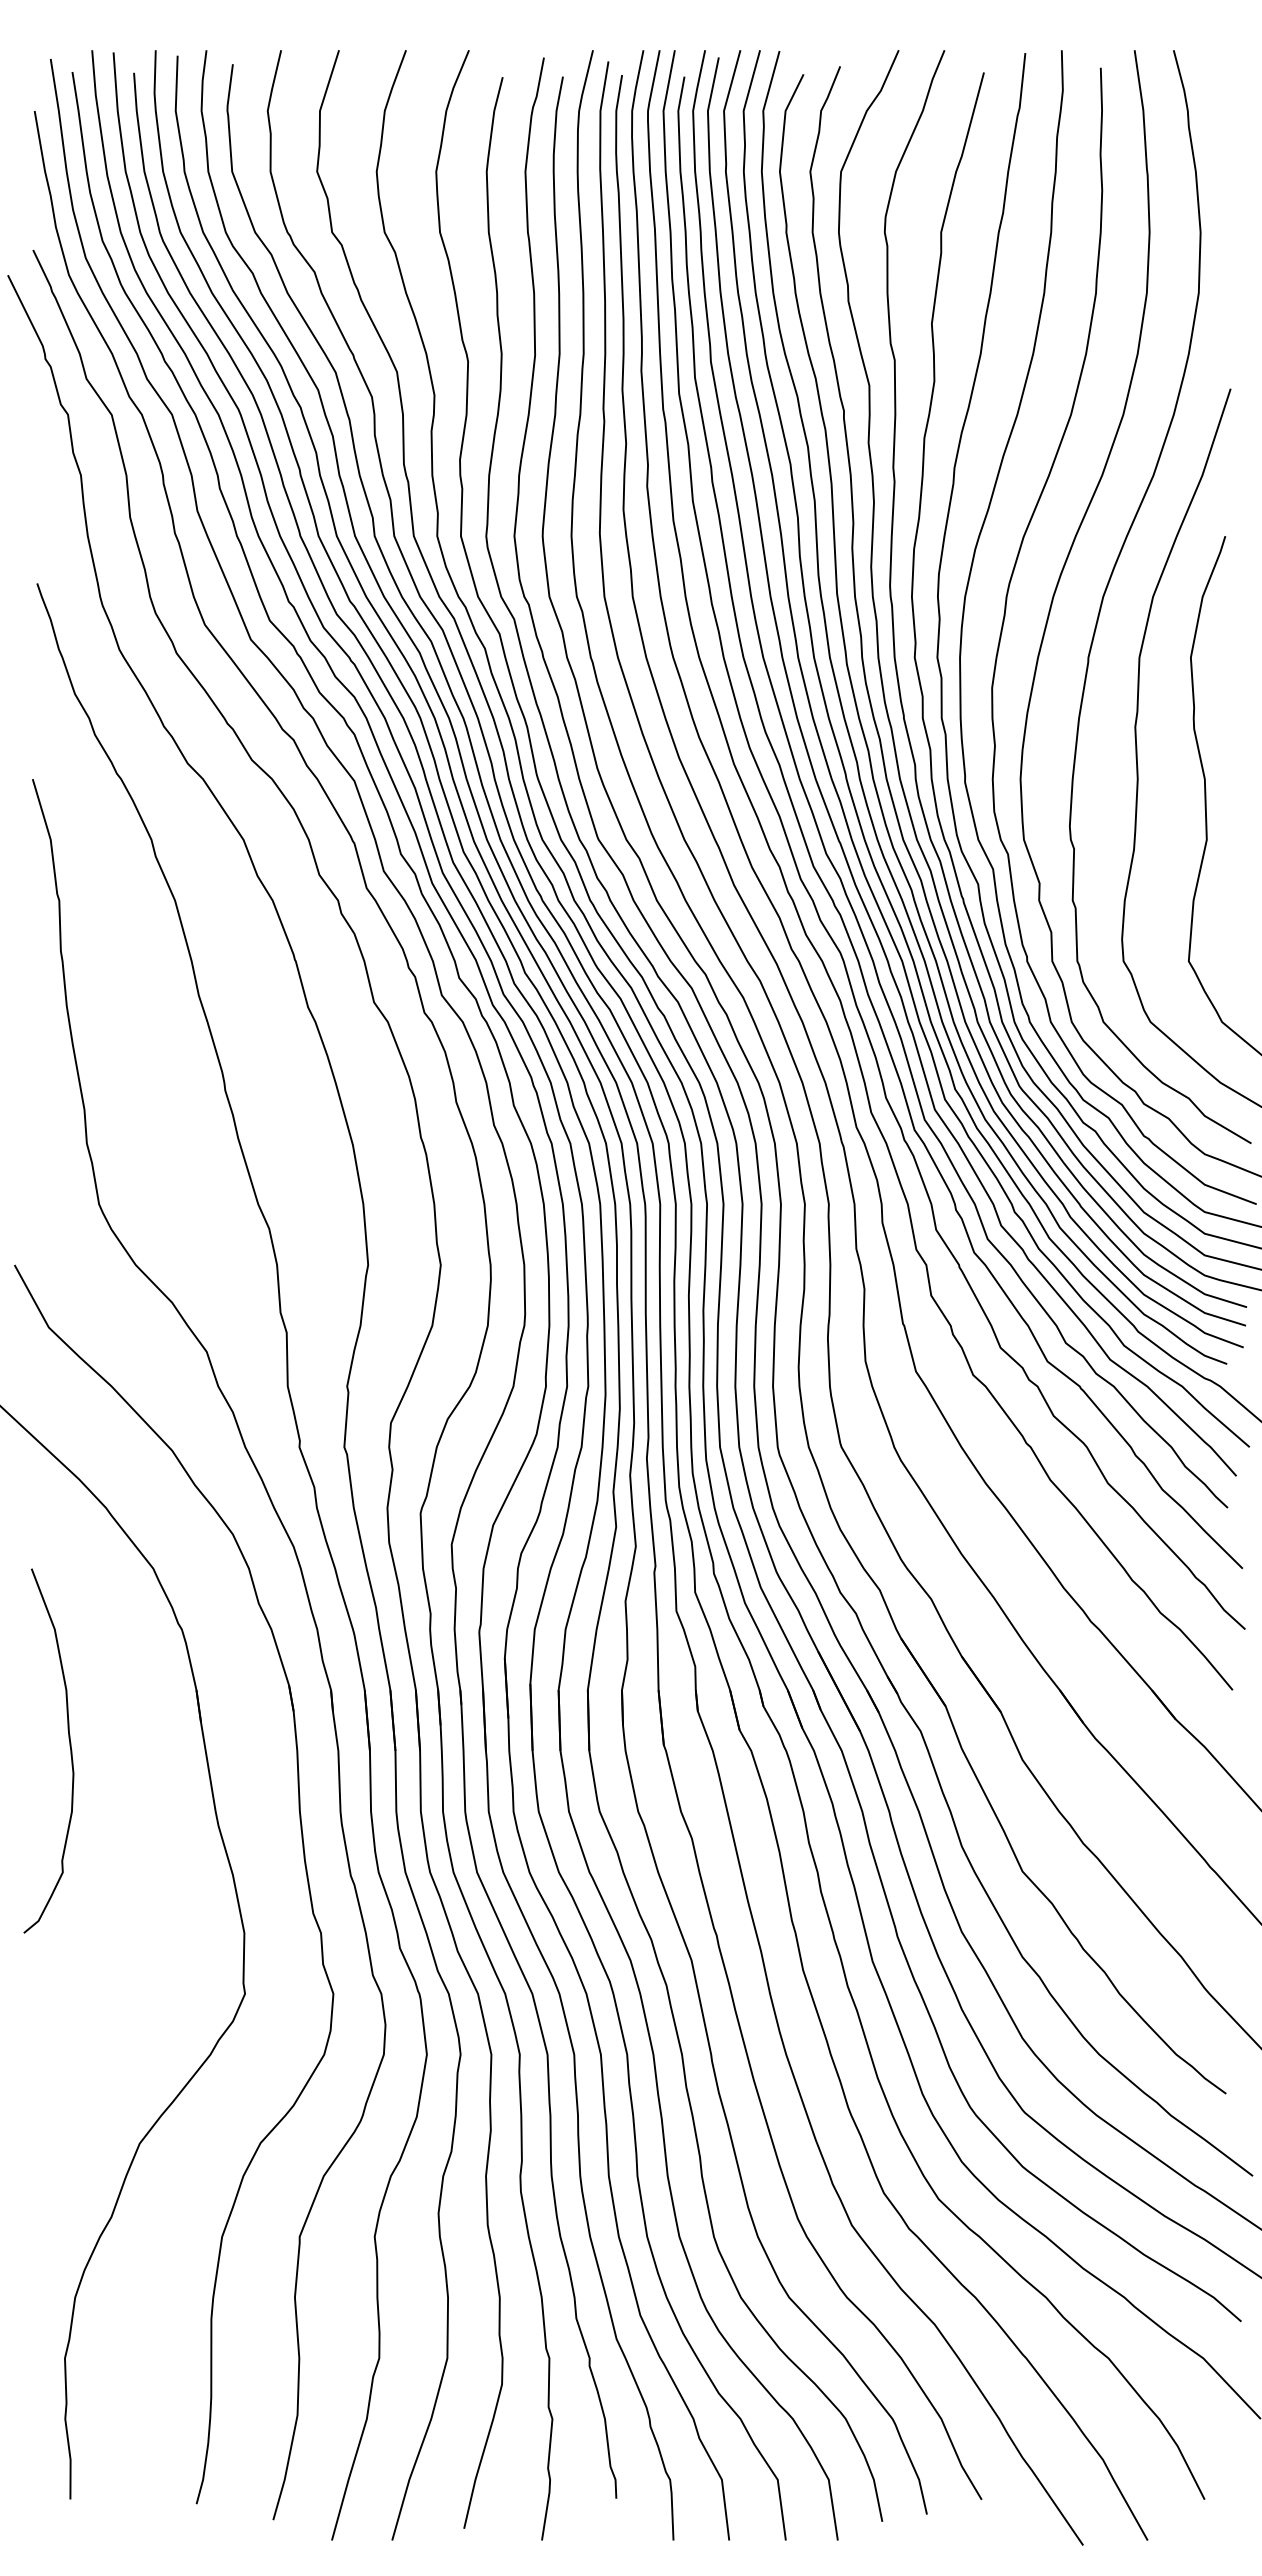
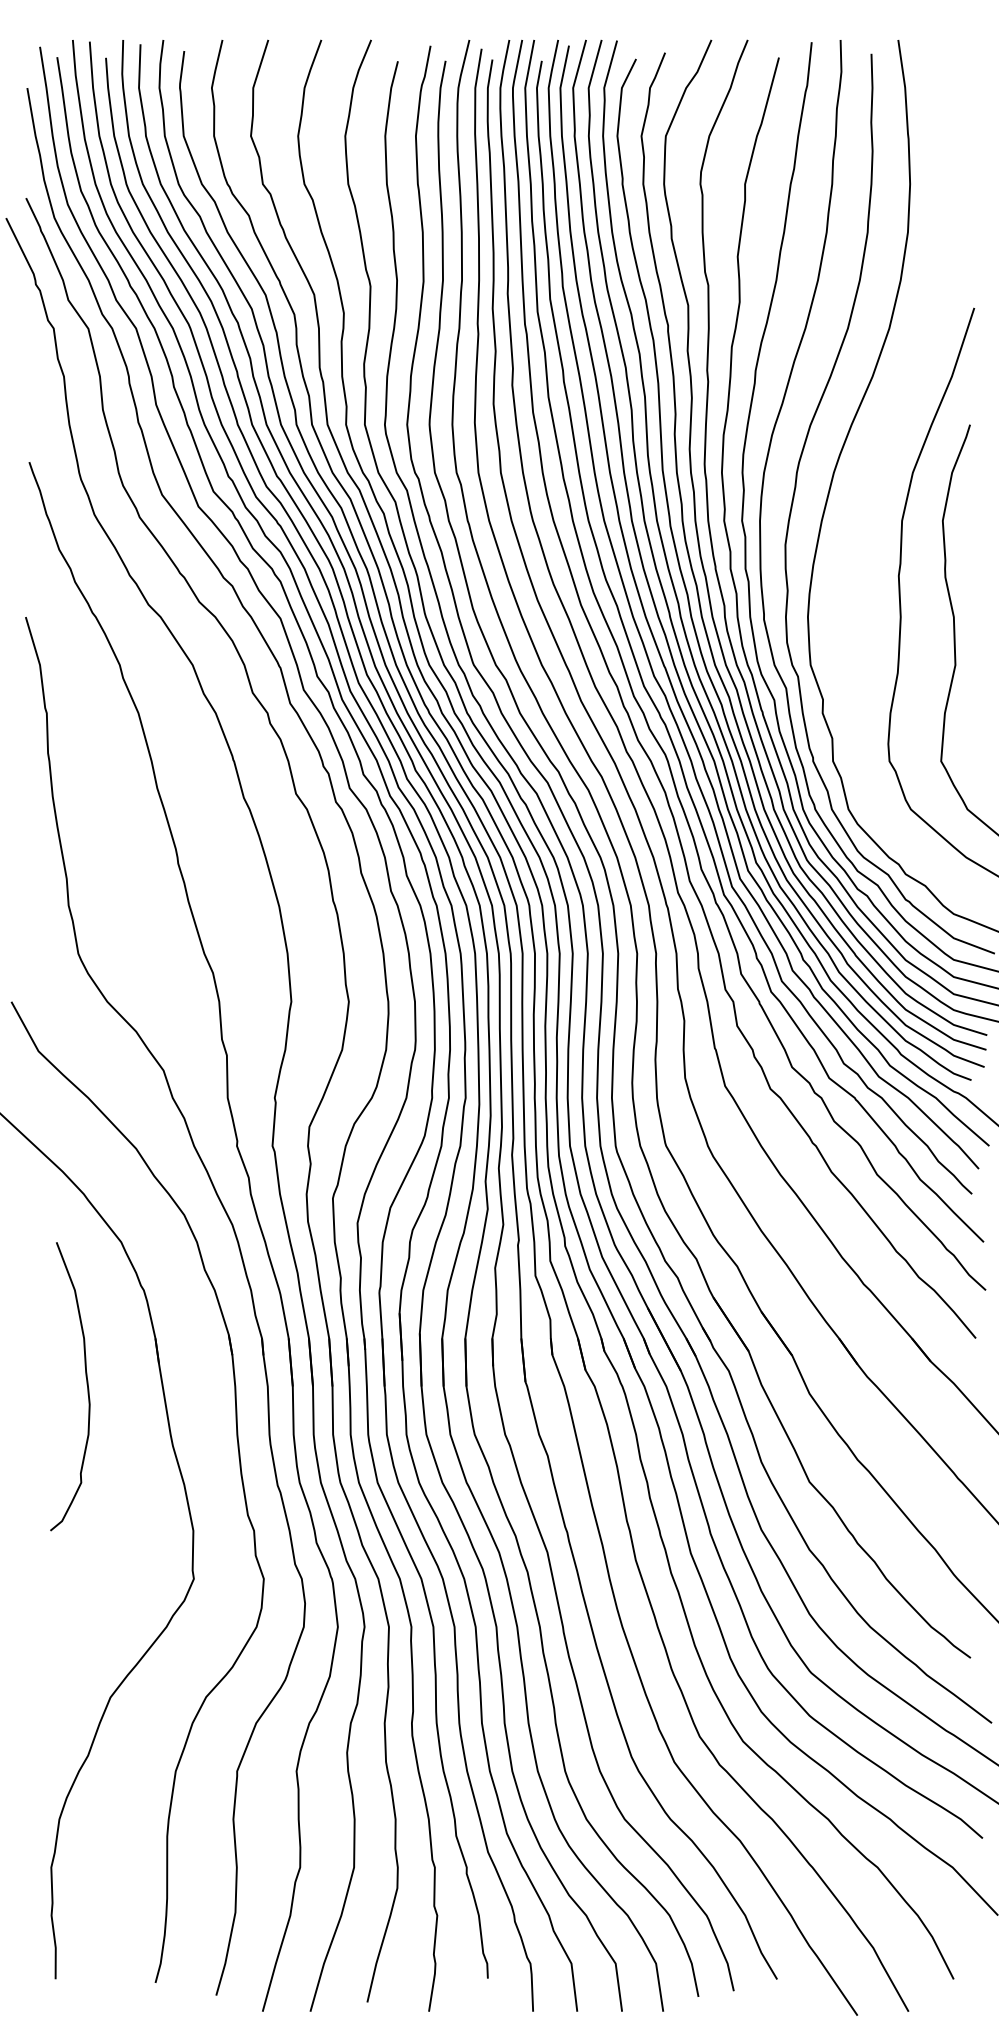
curve: (1111, 578) -> (879, 458), removed
curve: (69, 1746) -> (86, 1383), moved

